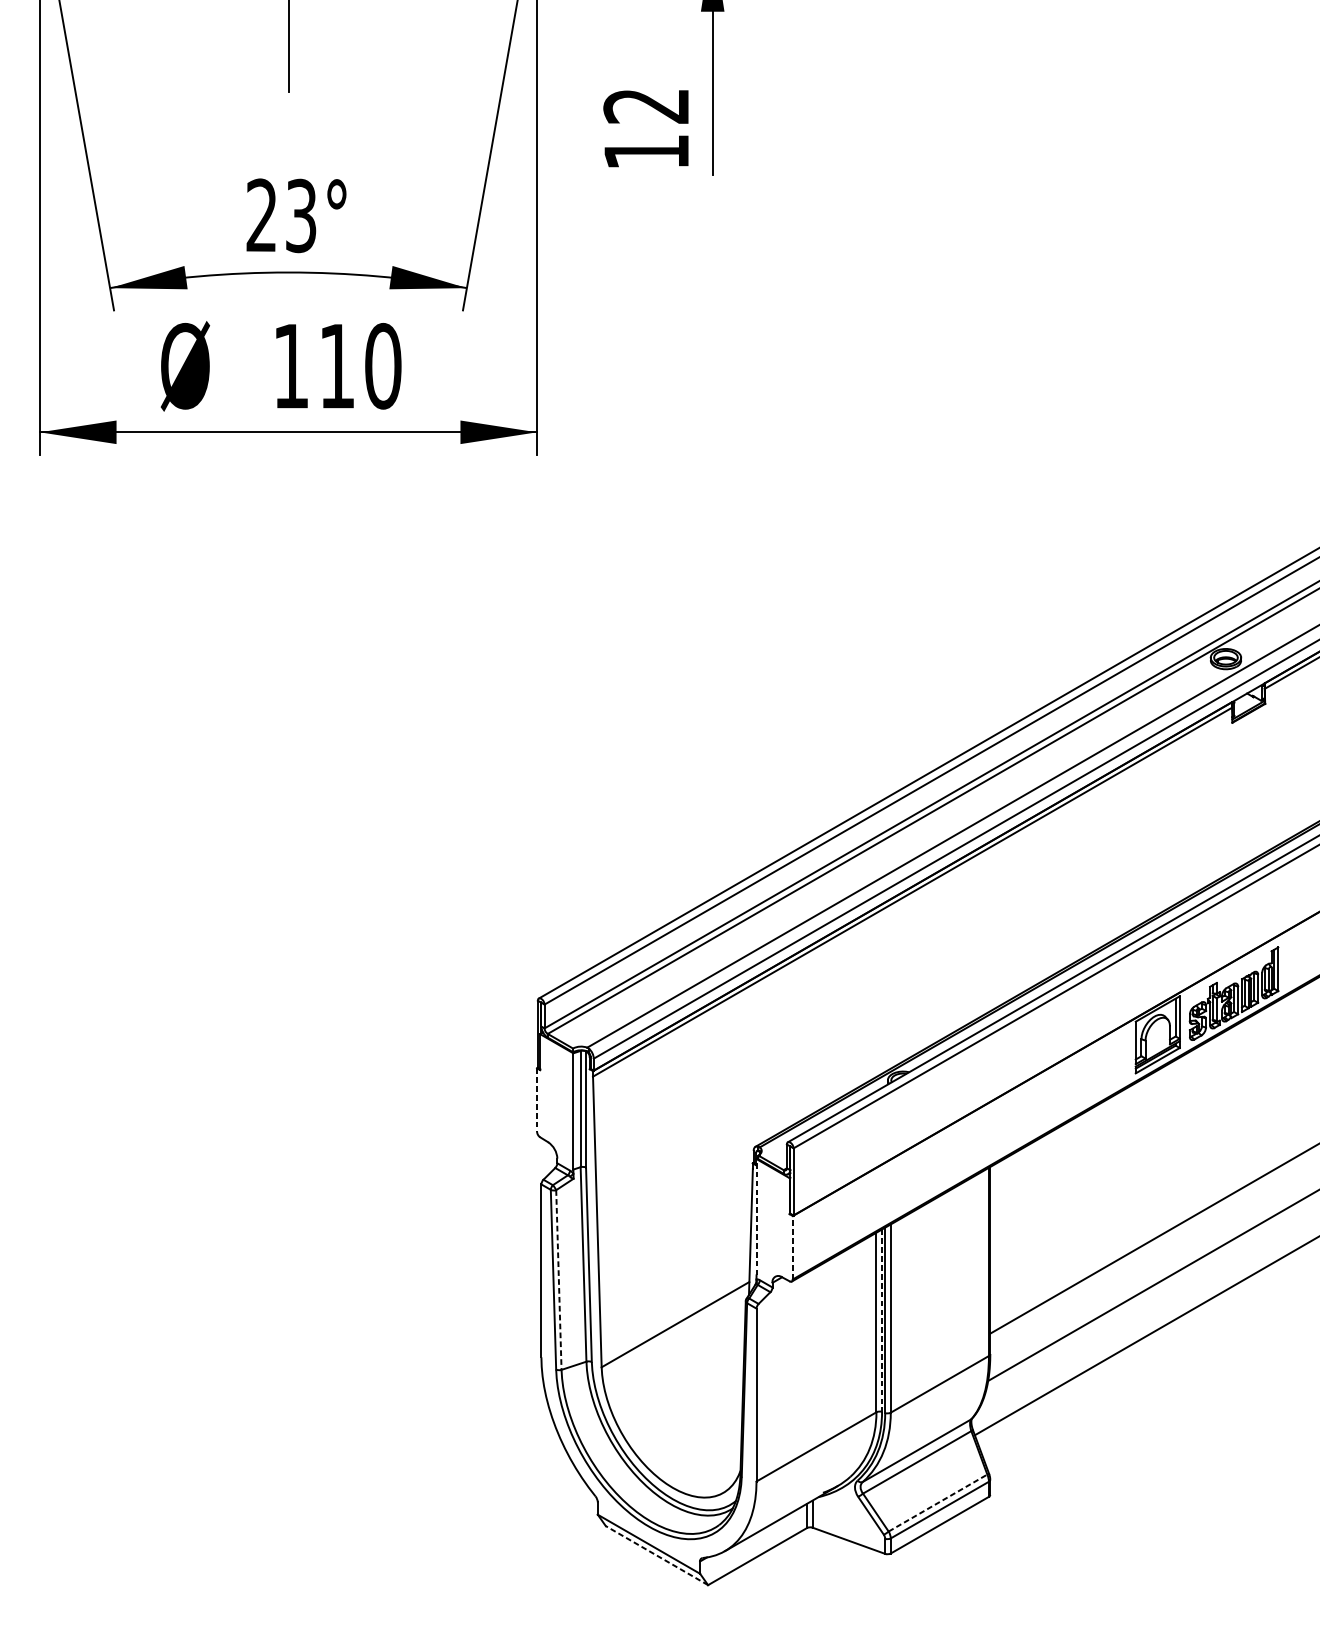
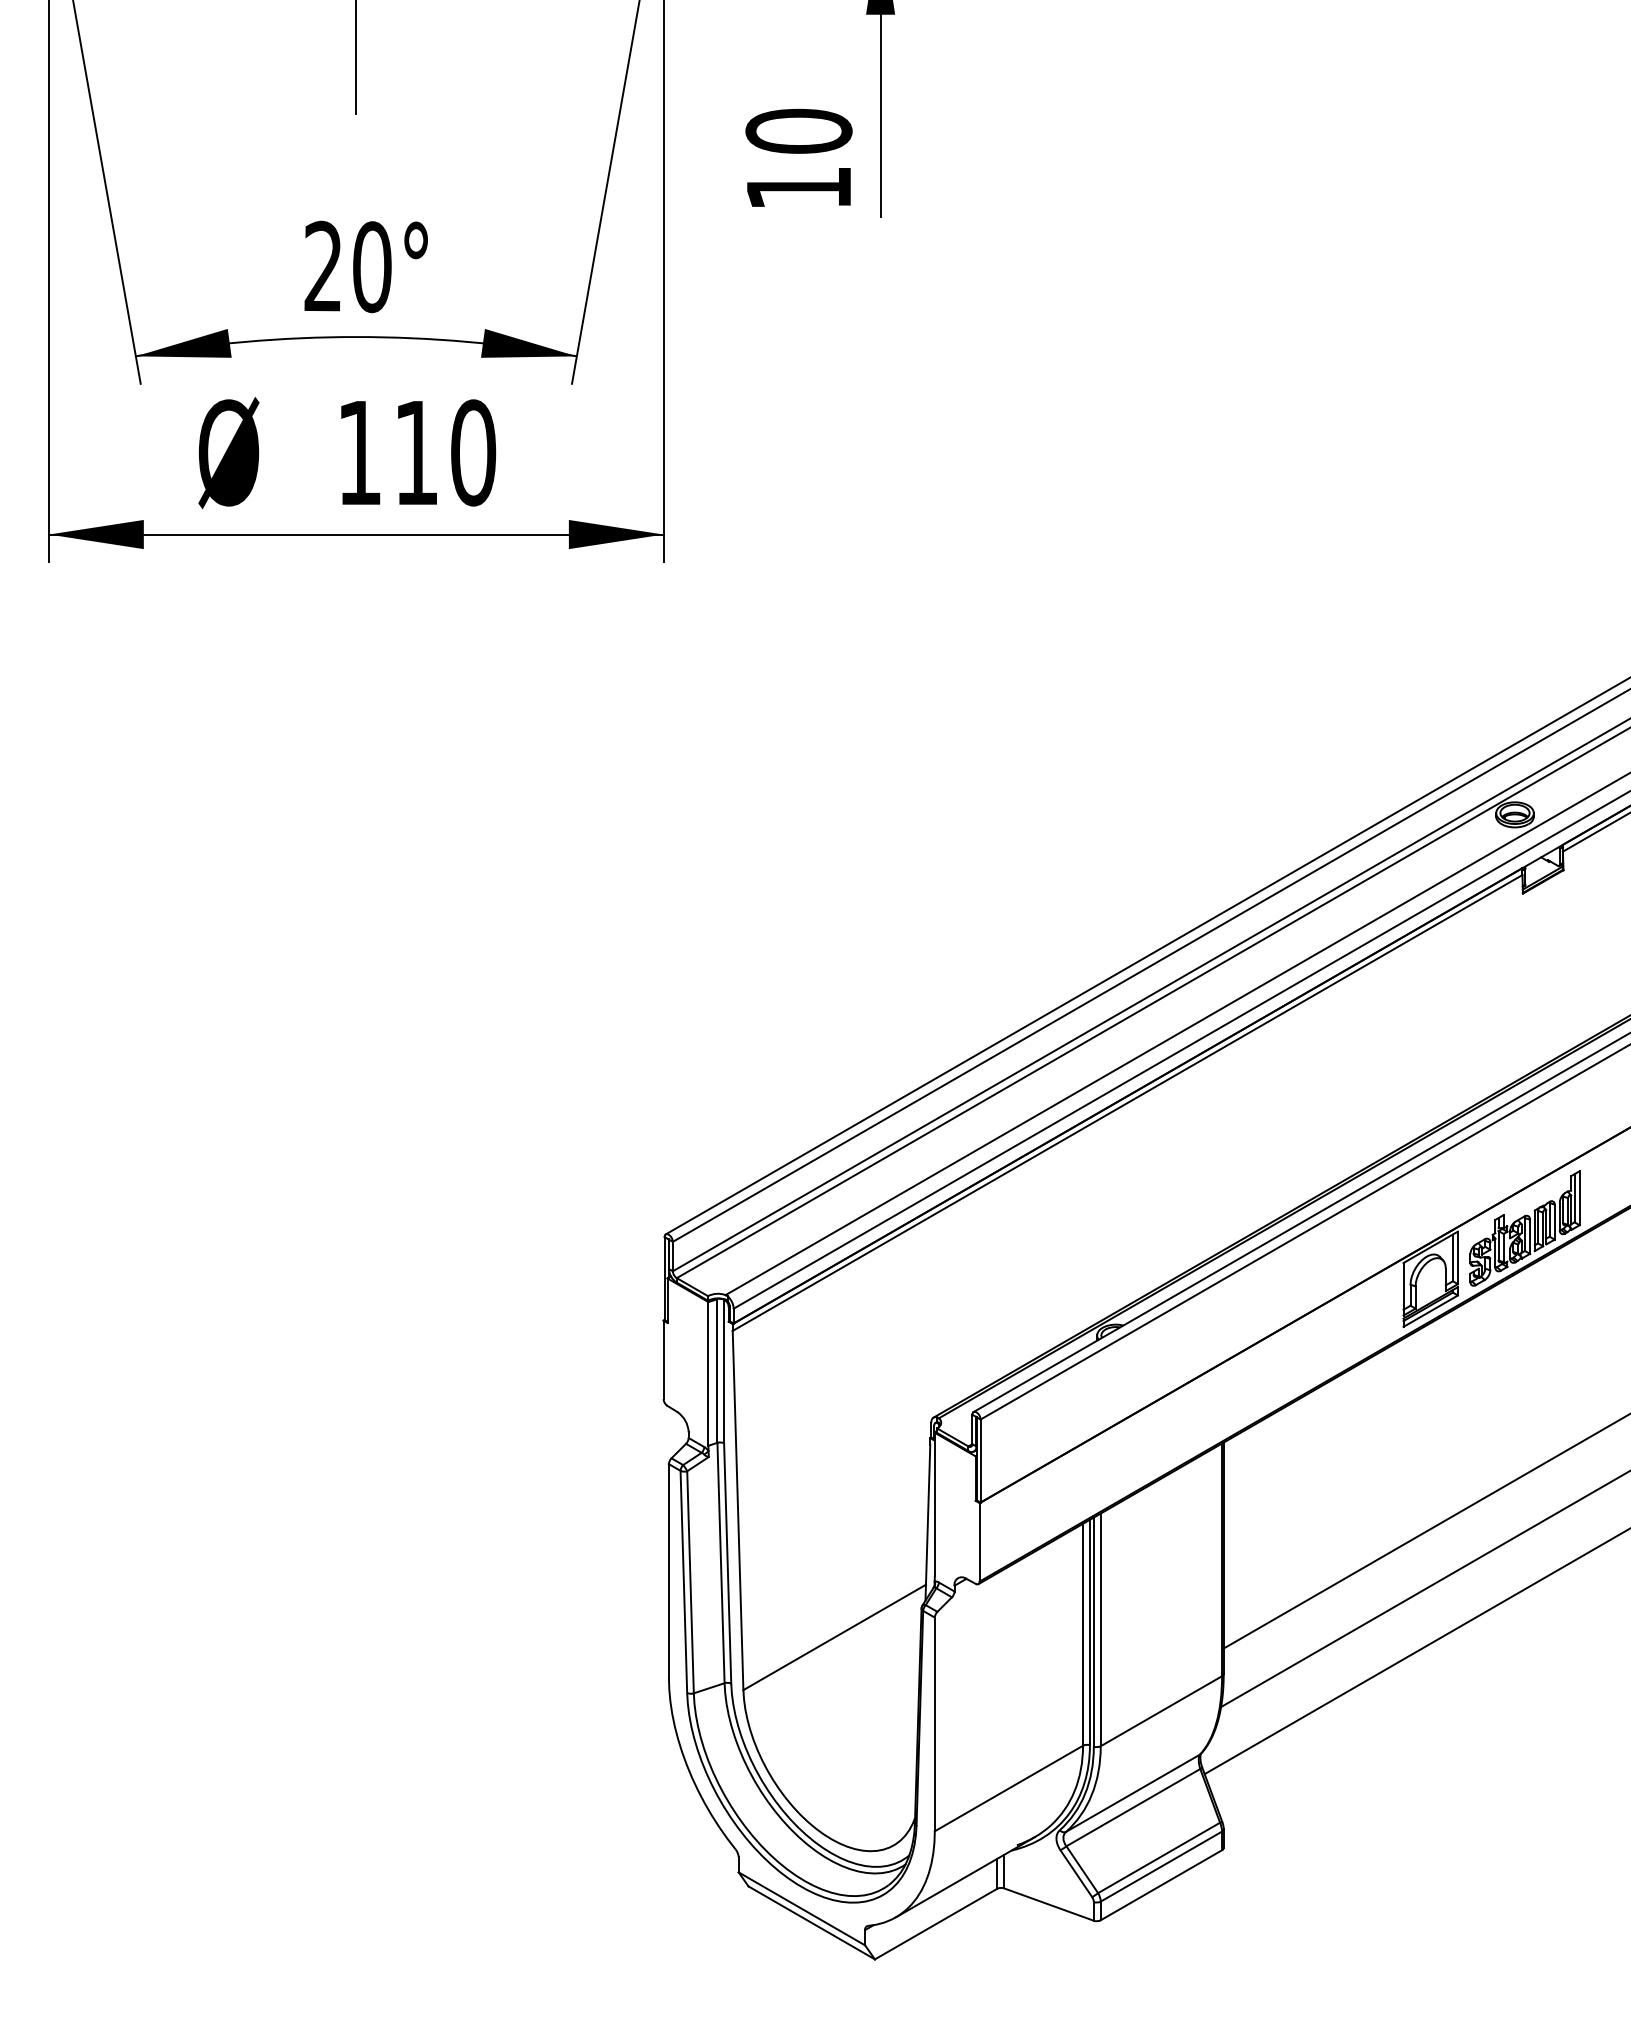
text: (646, 105) -> (798, 130), 12 -> 10
text: (301, 216) -> (372, 267), 23° -> 20°
line: (537, 1100) -> (663, 1360), dashed -> solid
line: (756, 1217) -> (934, 1504), dashed -> solid
line: (792, 1247) -> (979, 1541), dashed -> solid
line: (558, 1280) -> (690, 1582), dashed -> solid
line: (881, 1320) -> (1089, 1632), dashed -> solid
line: (938, 1502) -> (1159, 1857), dashed -> solid
line: (656, 1555) -> (811, 1922), dashed -> solid

